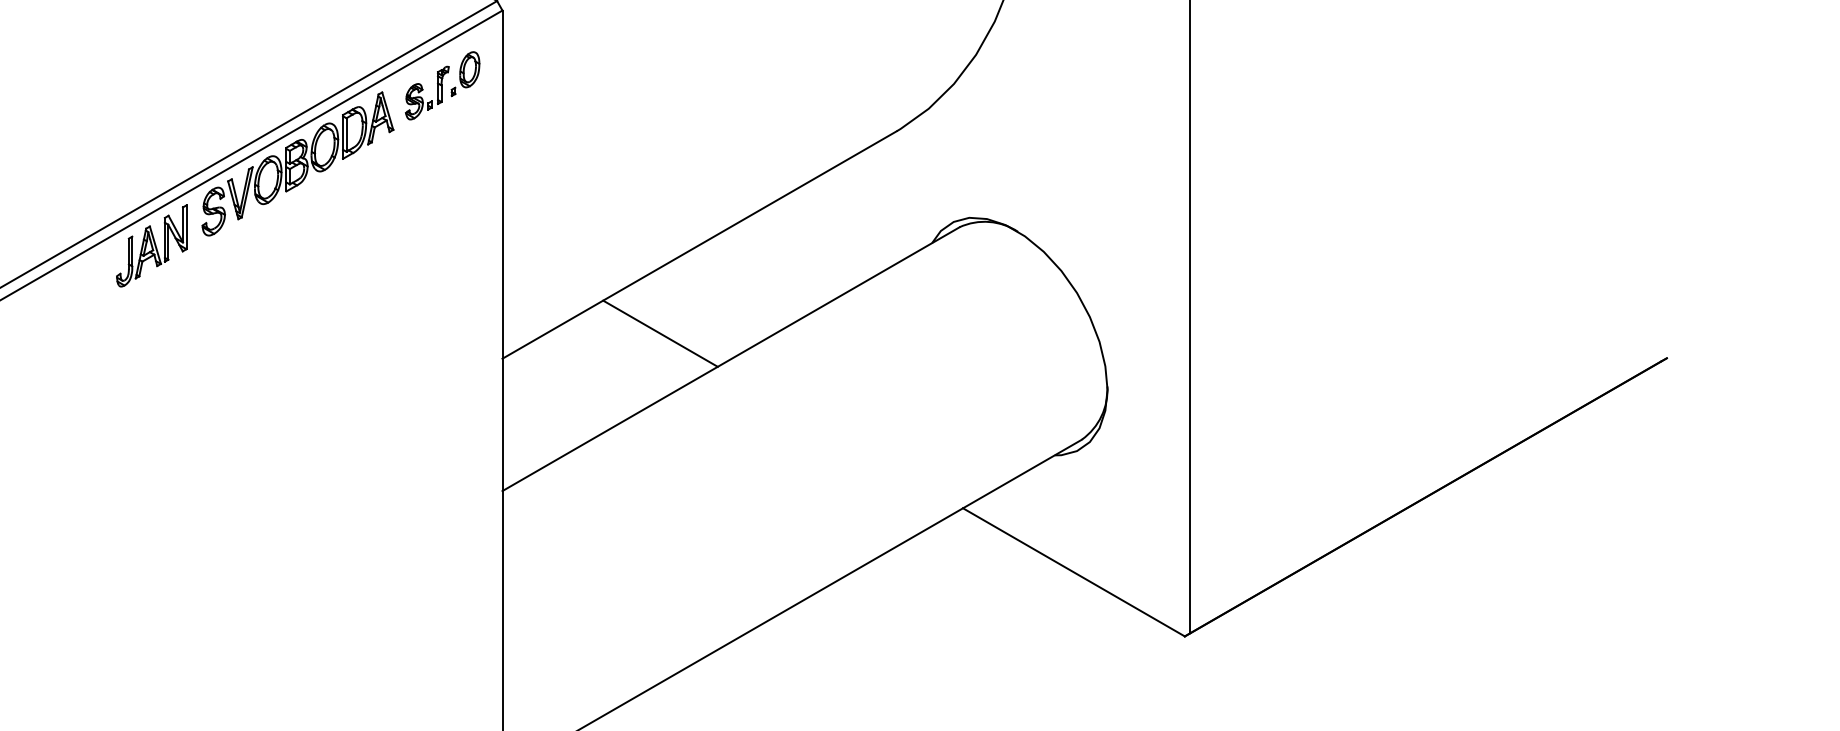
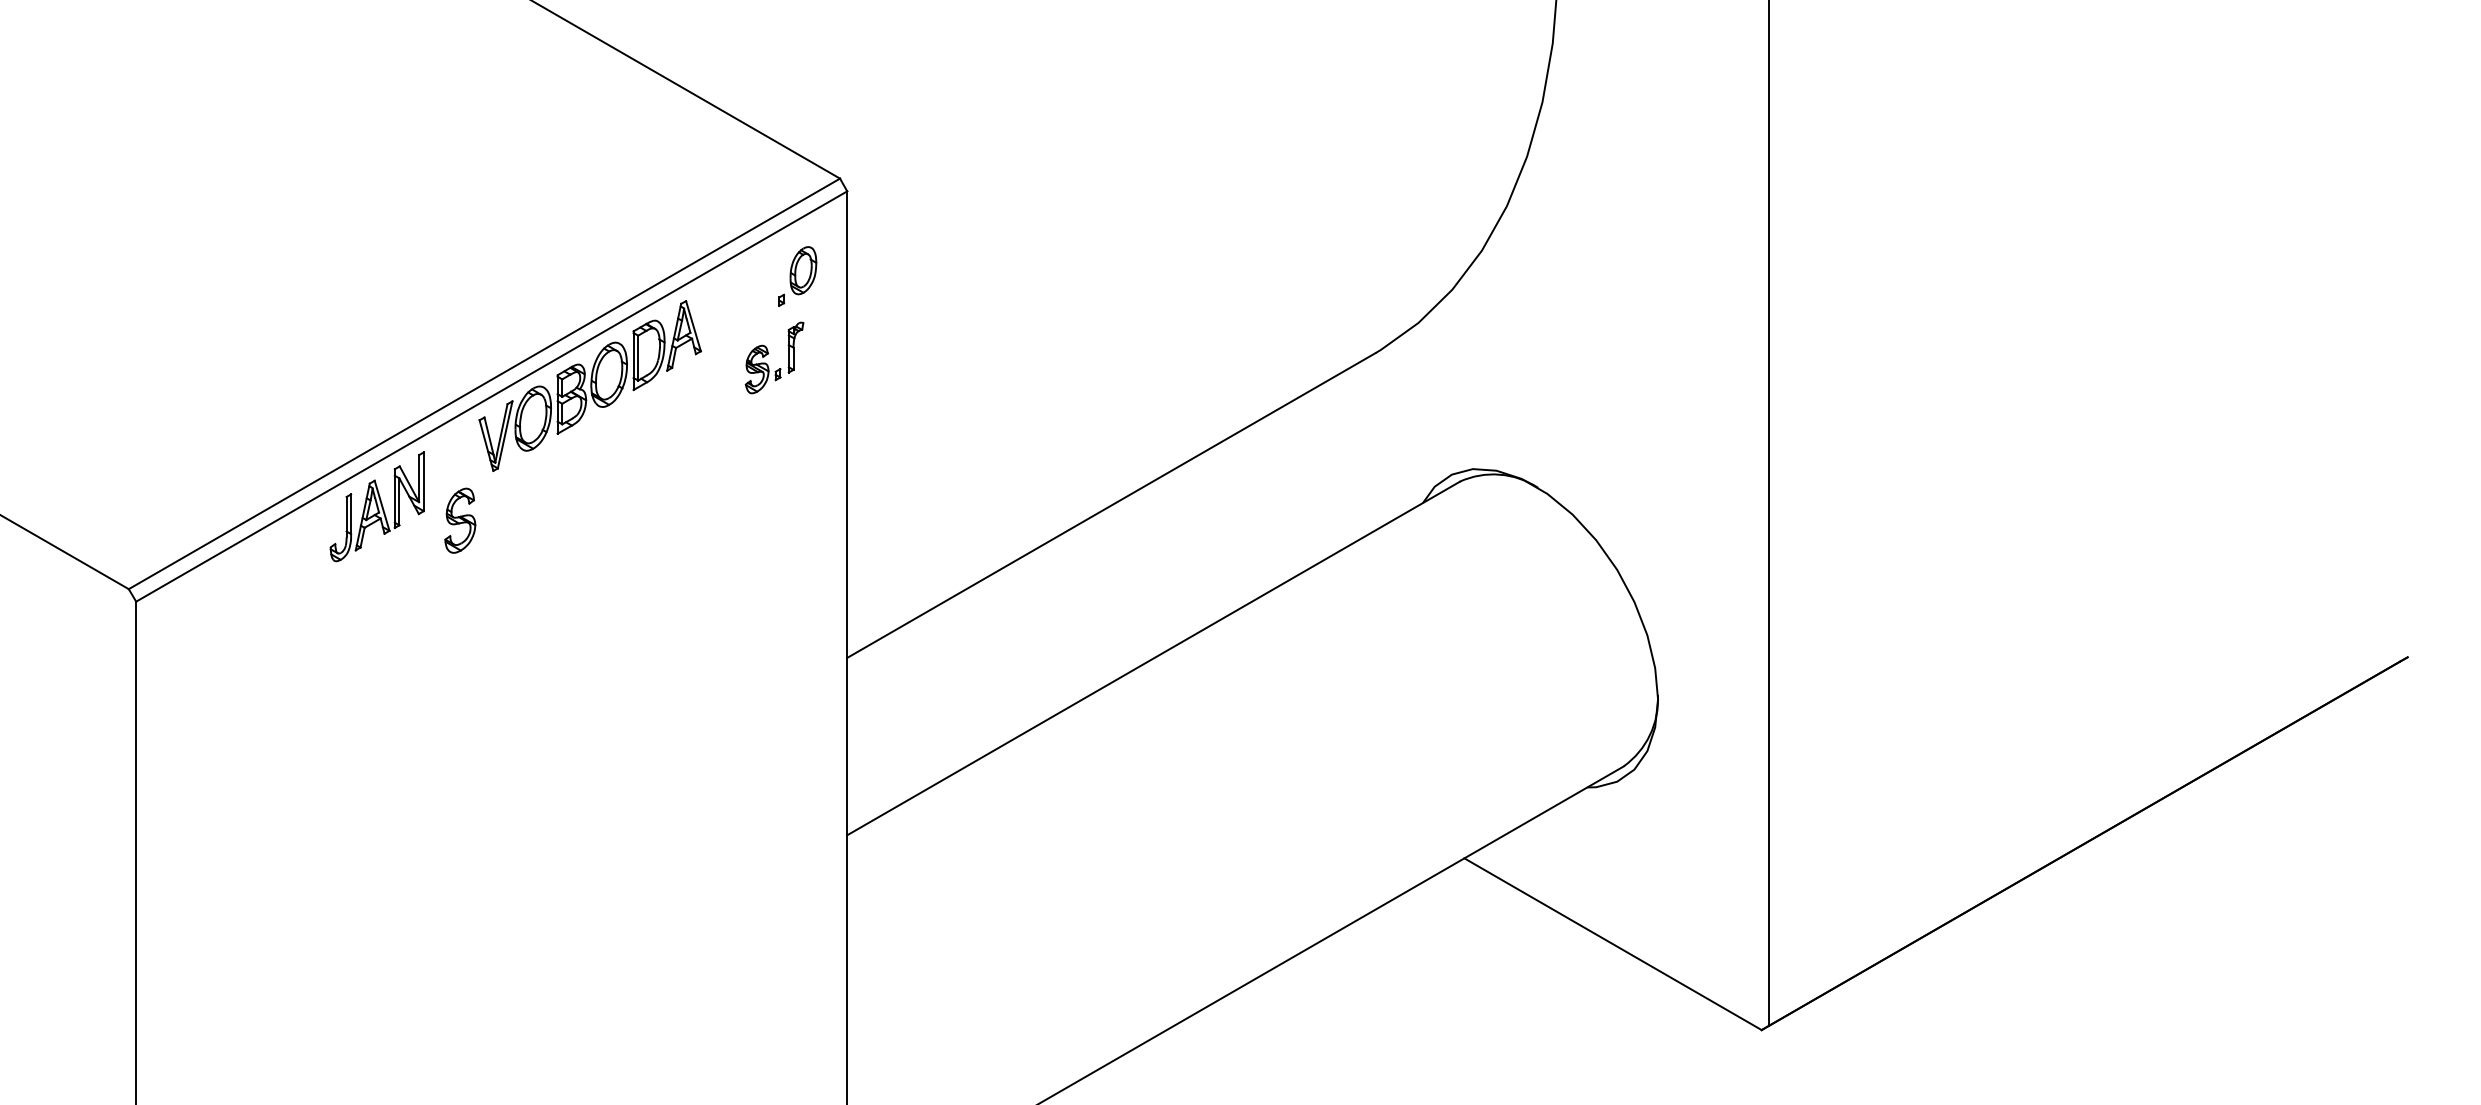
part: (422, 90) -> (768, 354), moved
part: (213, 211) -> (460, 520), moved
line: (660, 333) -> (1058, 624), removed

